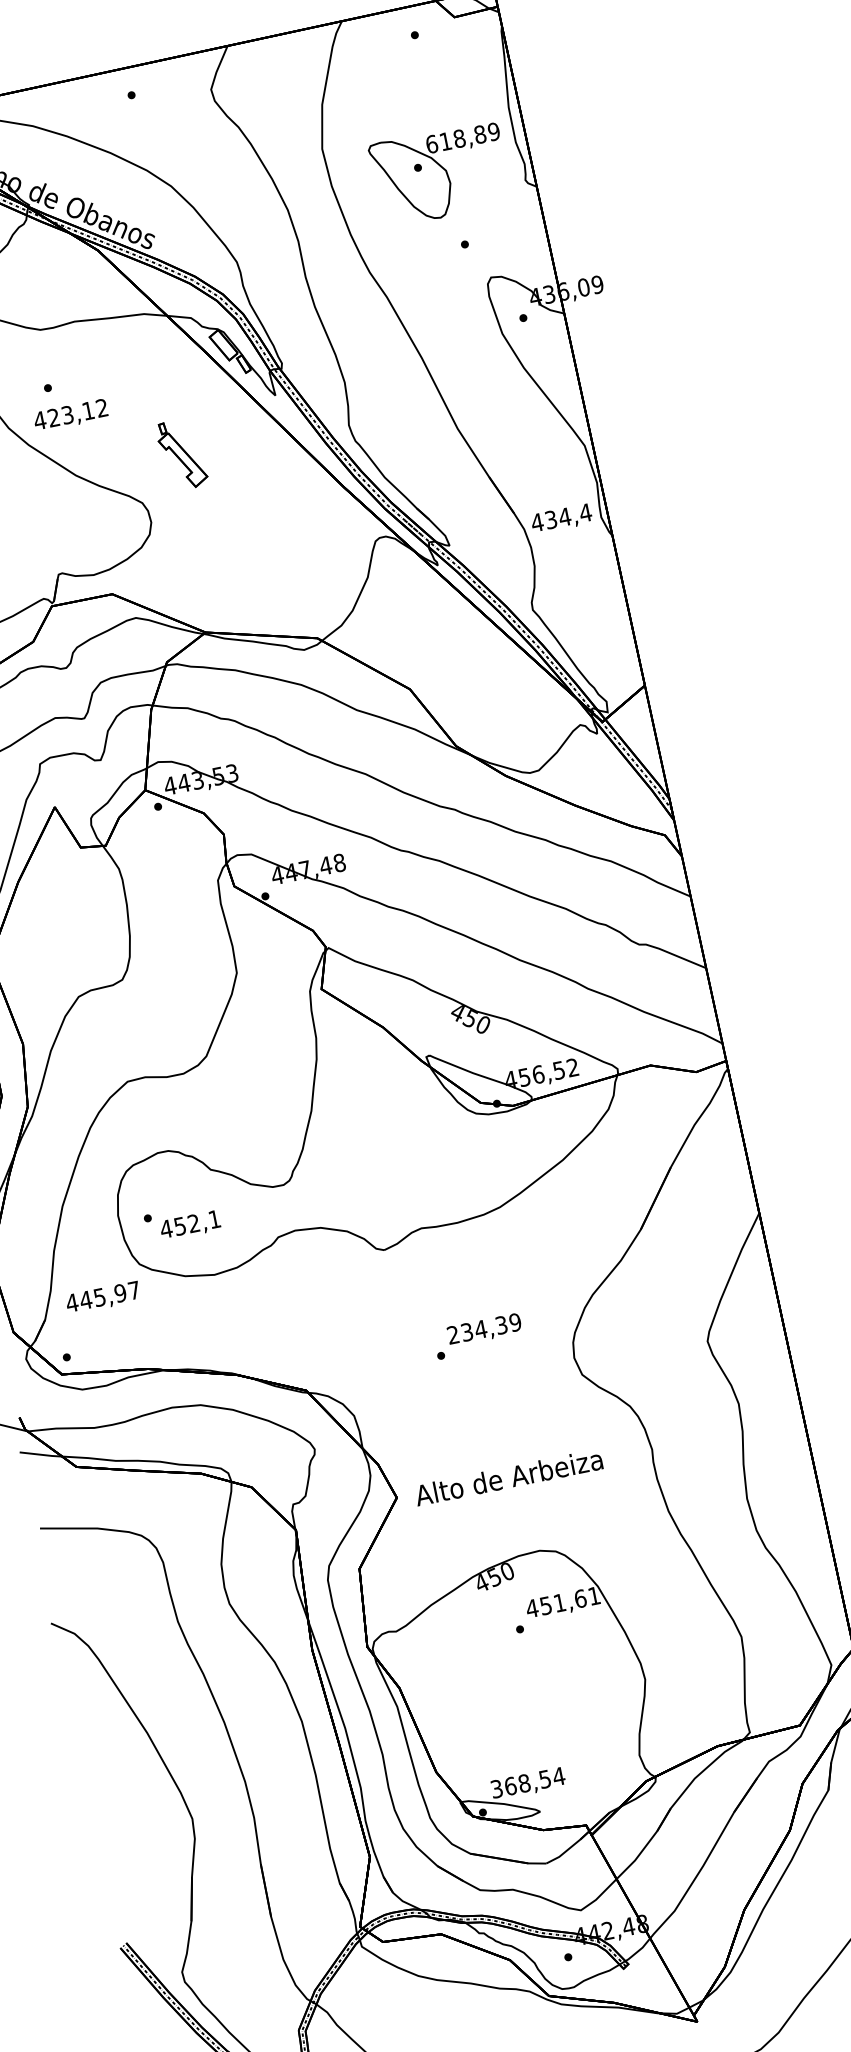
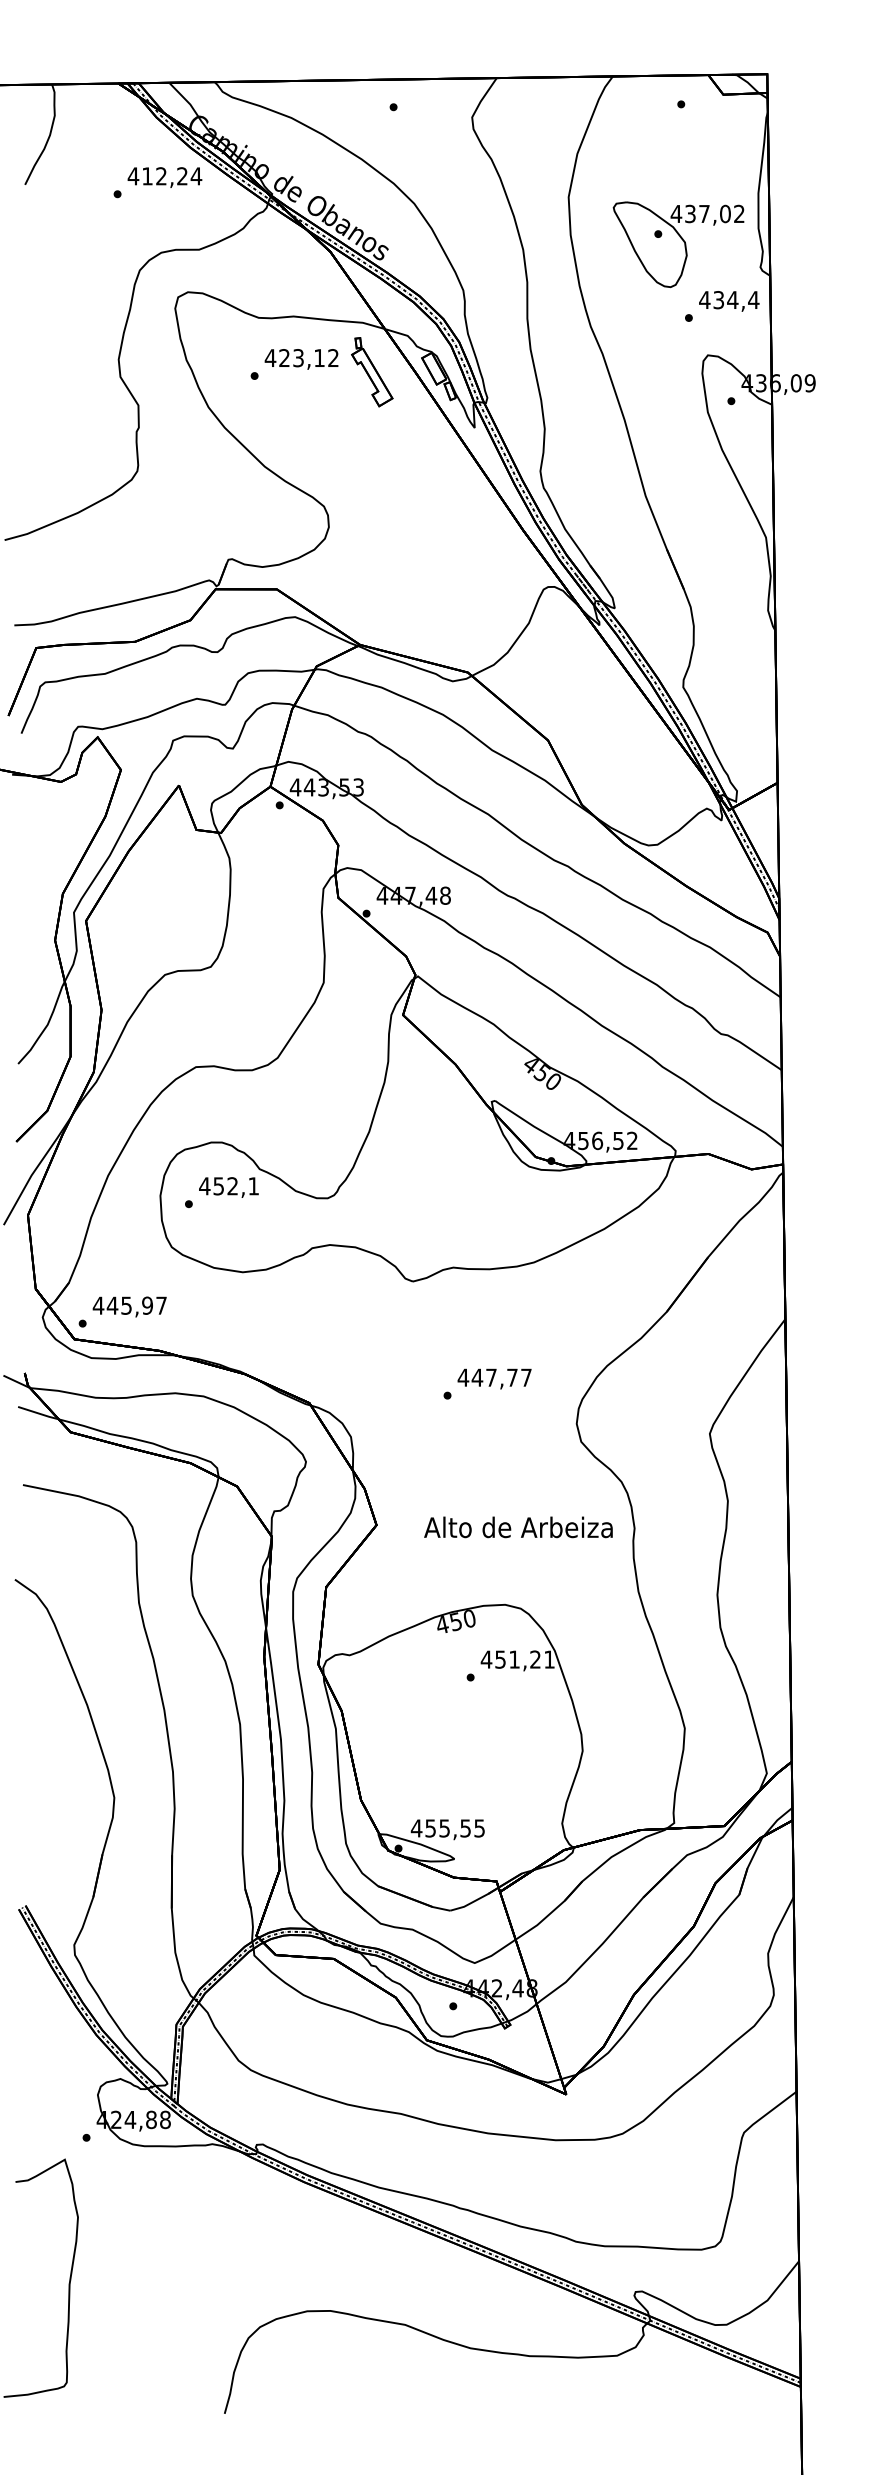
text: (462, 137) -> (707, 213), 618,89 -> 437,02
text: (70, 415) -> (301, 359), moved
part: (182, 454) -> (372, 372), moved
text: (561, 519) -> (729, 301), moved
text: (189, 1225) -> (228, 1187), moved
text: (102, 1297) -> (129, 1306), moved
text: (483, 1328) -> (494, 1377), 234,39 -> 447,77
text: (508, 1477) -> (518, 1527), moved
text: (580, 1598) -> (535, 1659), 451,61 -> 451,21
text: (527, 1782) -> (447, 1828), 368,54 -> 455,55

